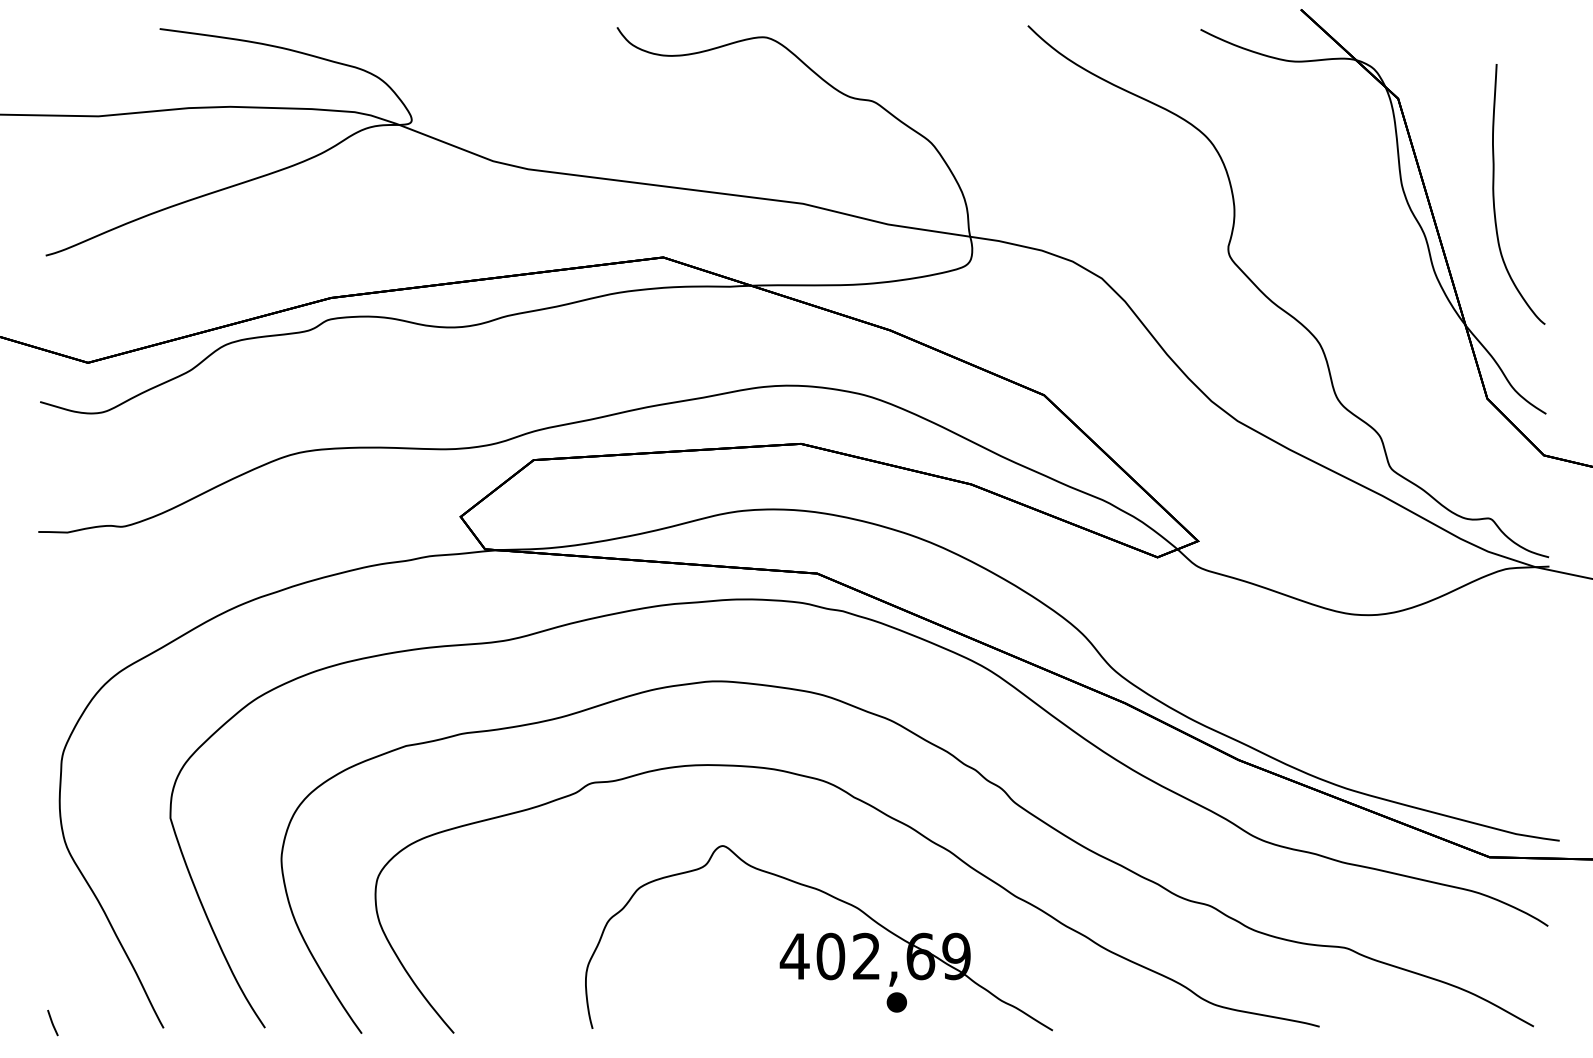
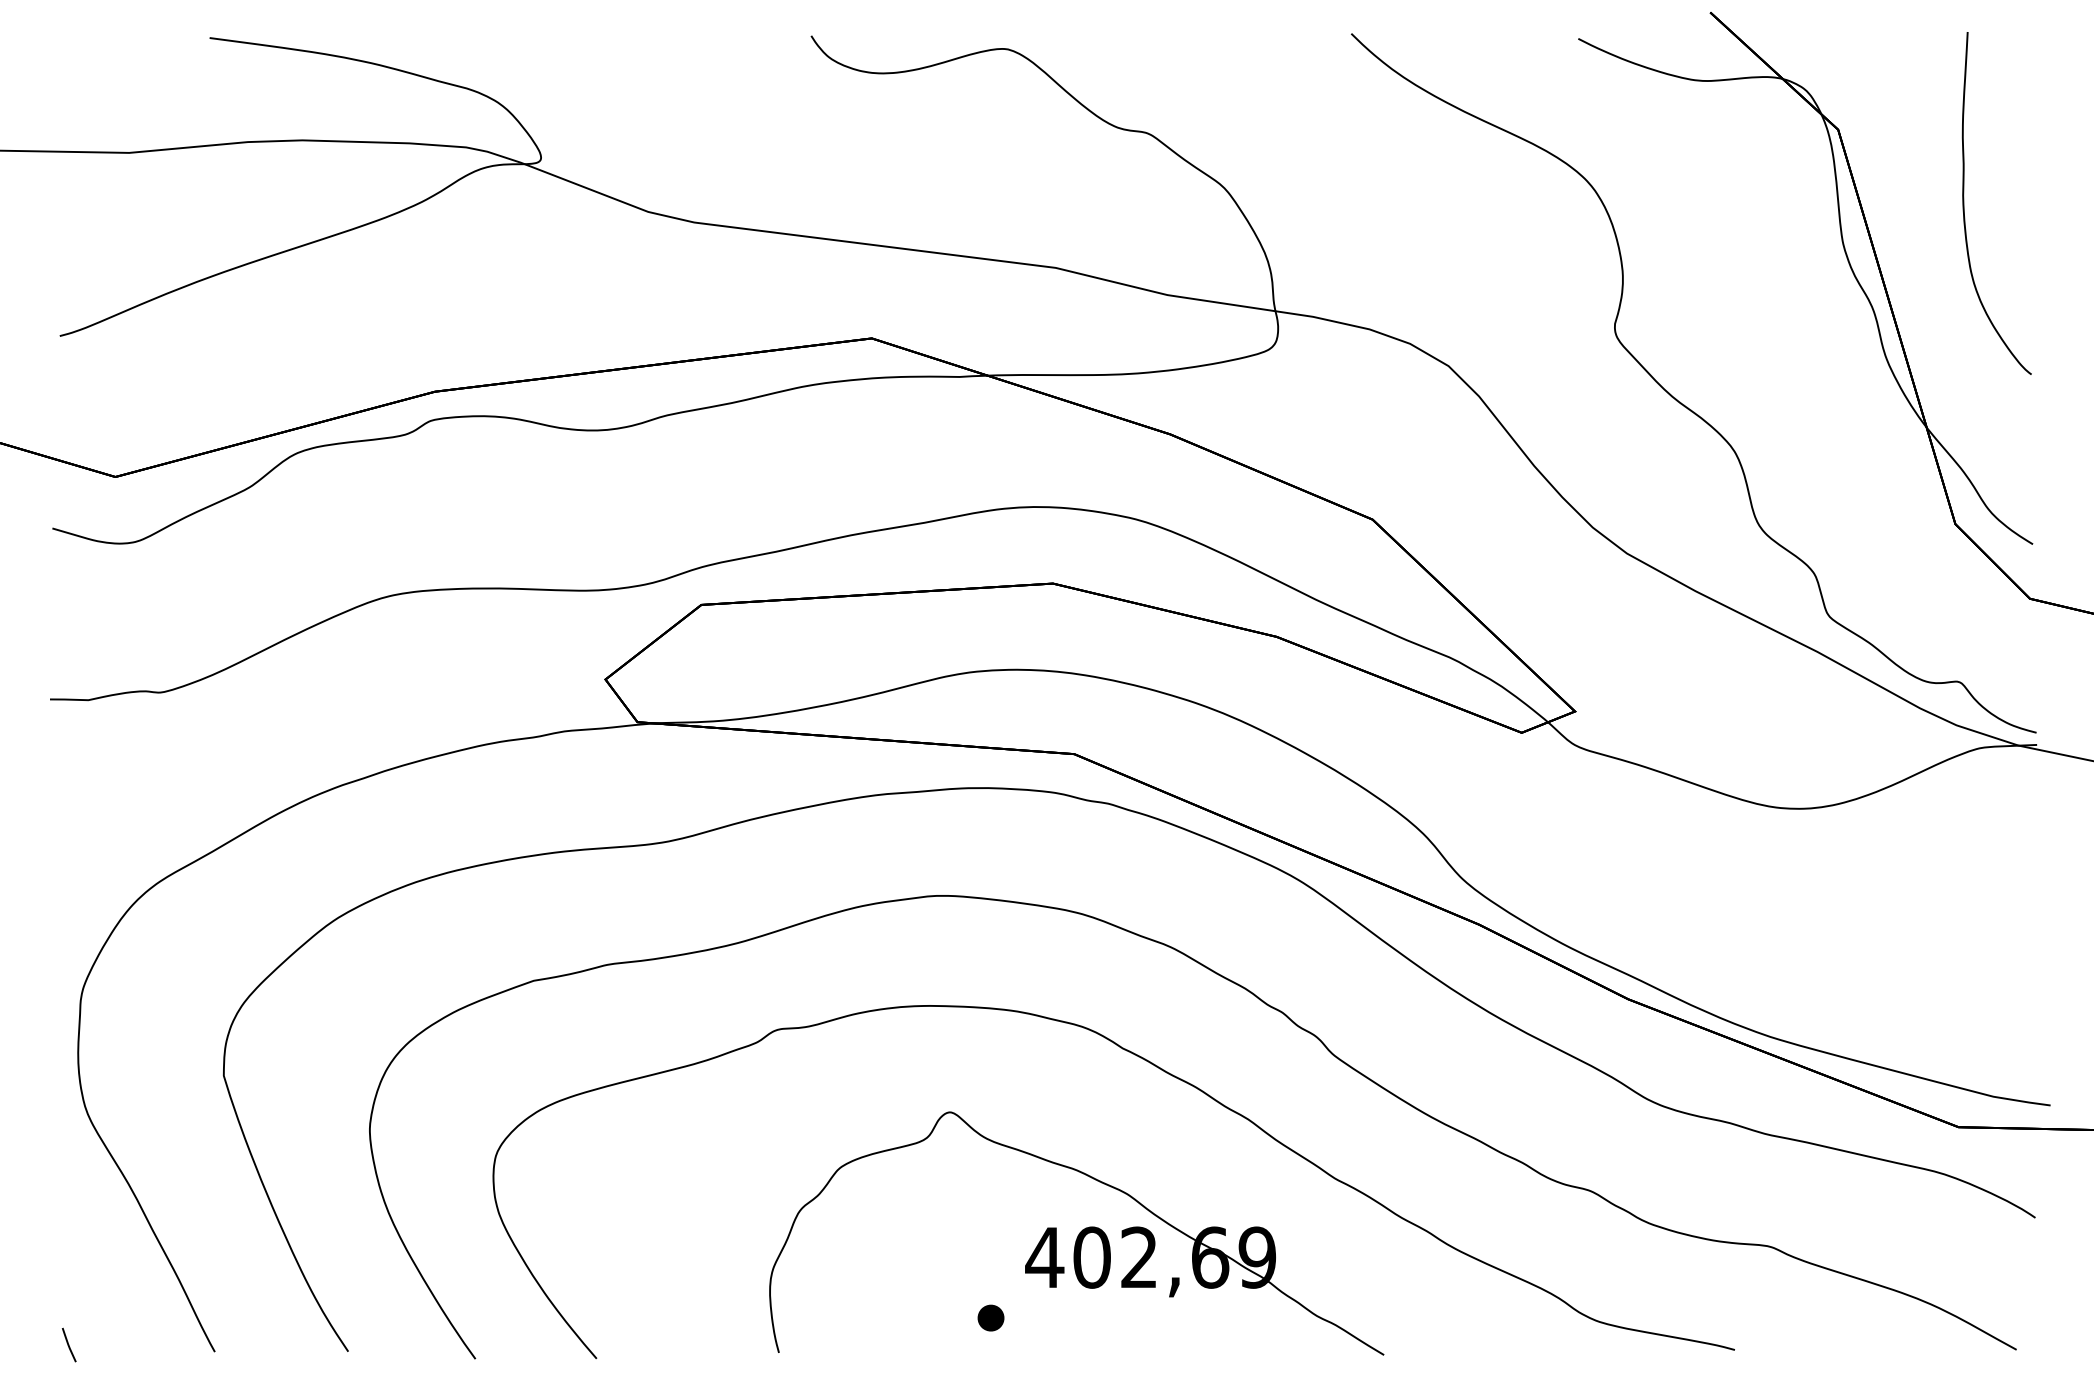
curve: (1494, 194) -> (1964, 203), moved
part: (896, 1002) -> (990, 1317), moved

